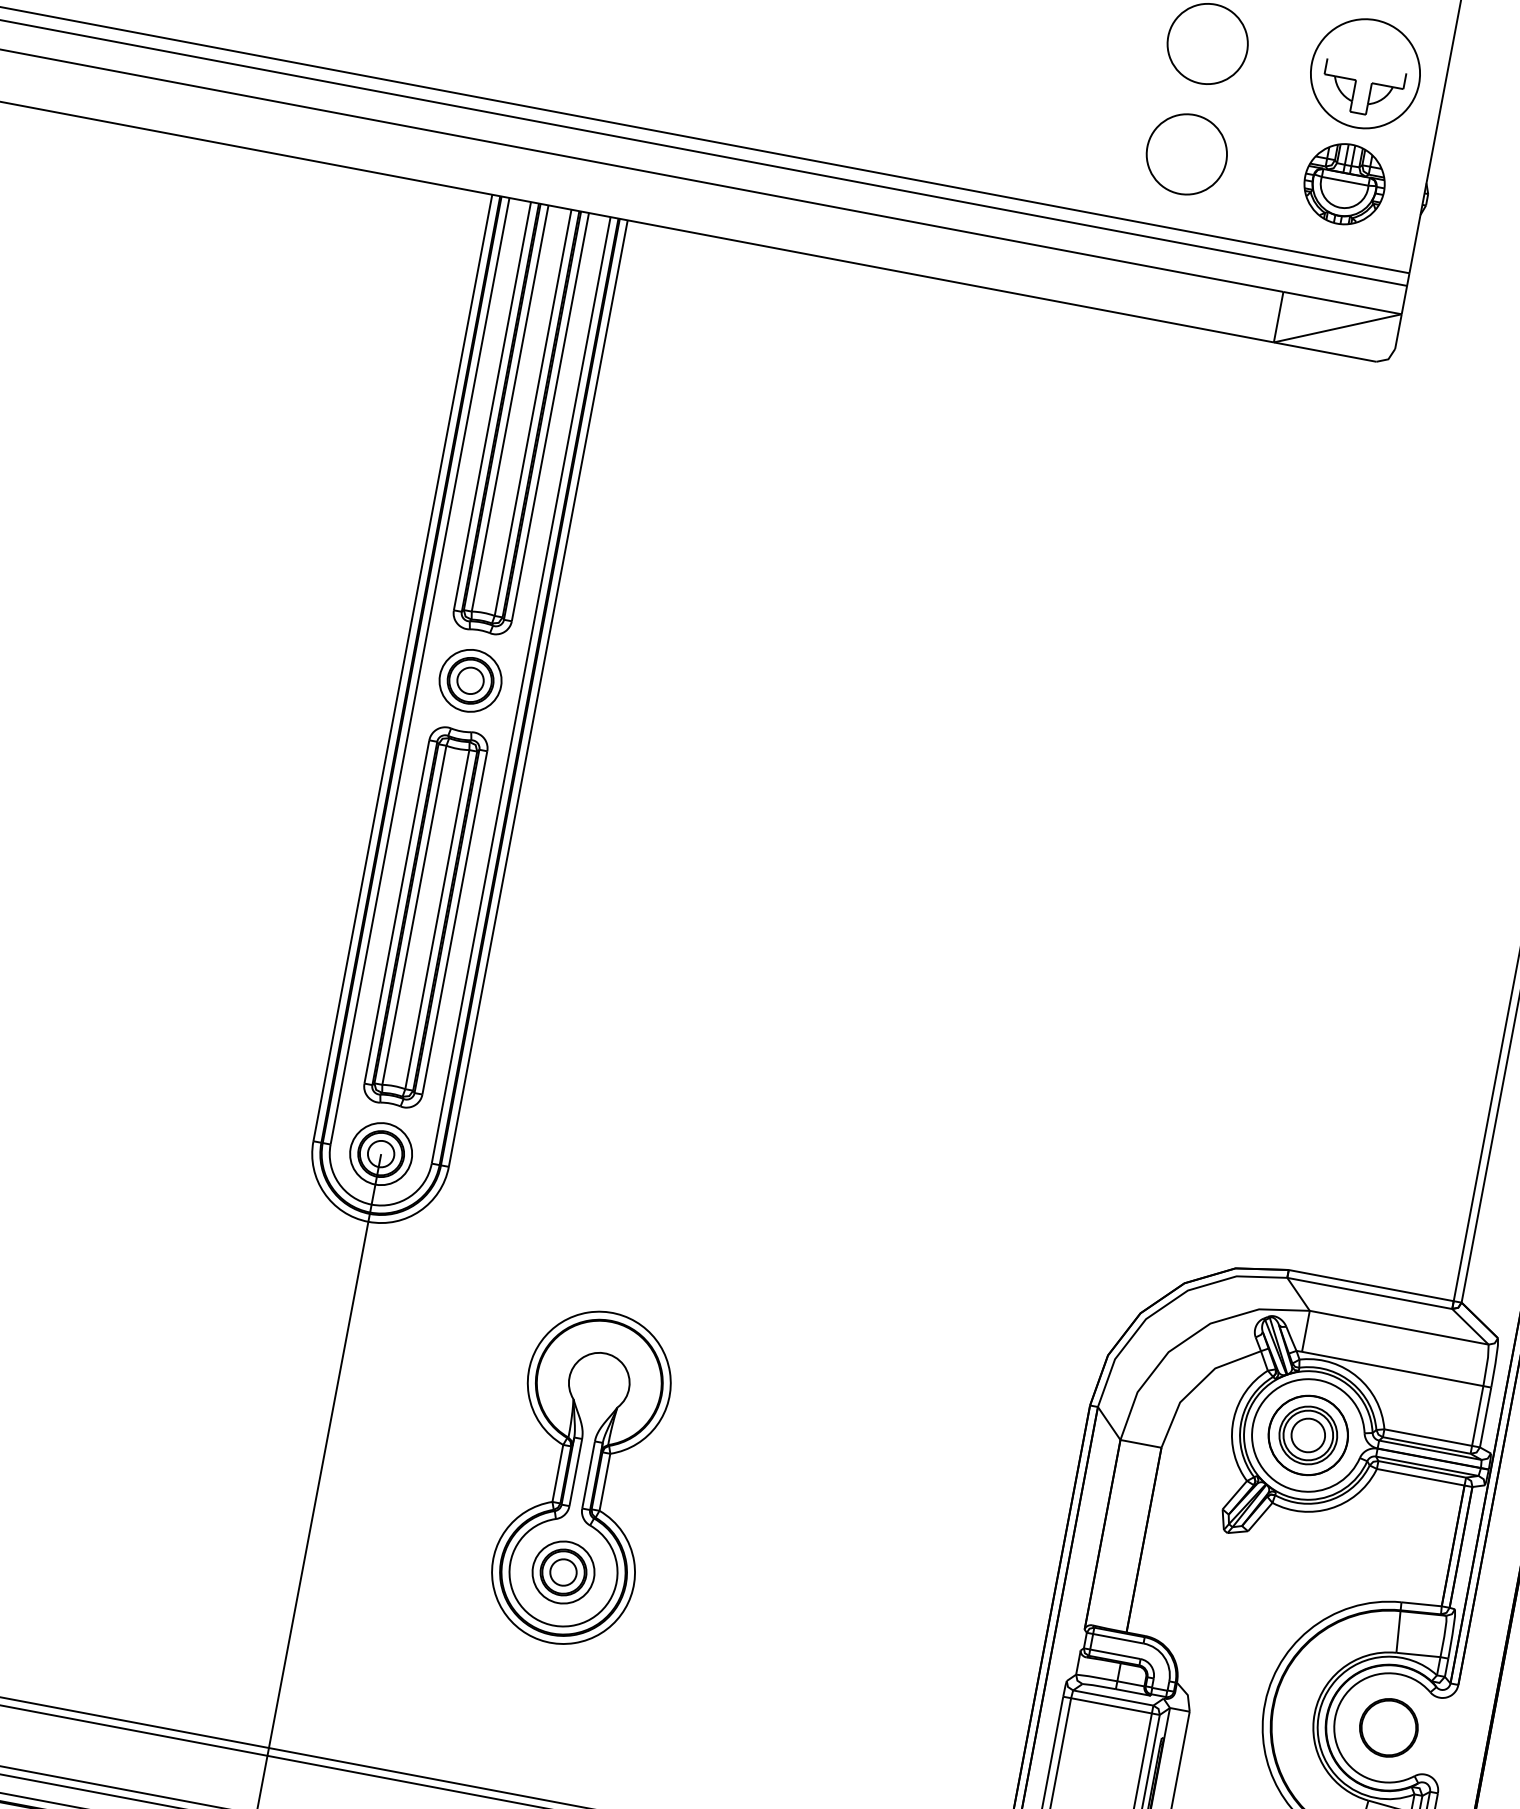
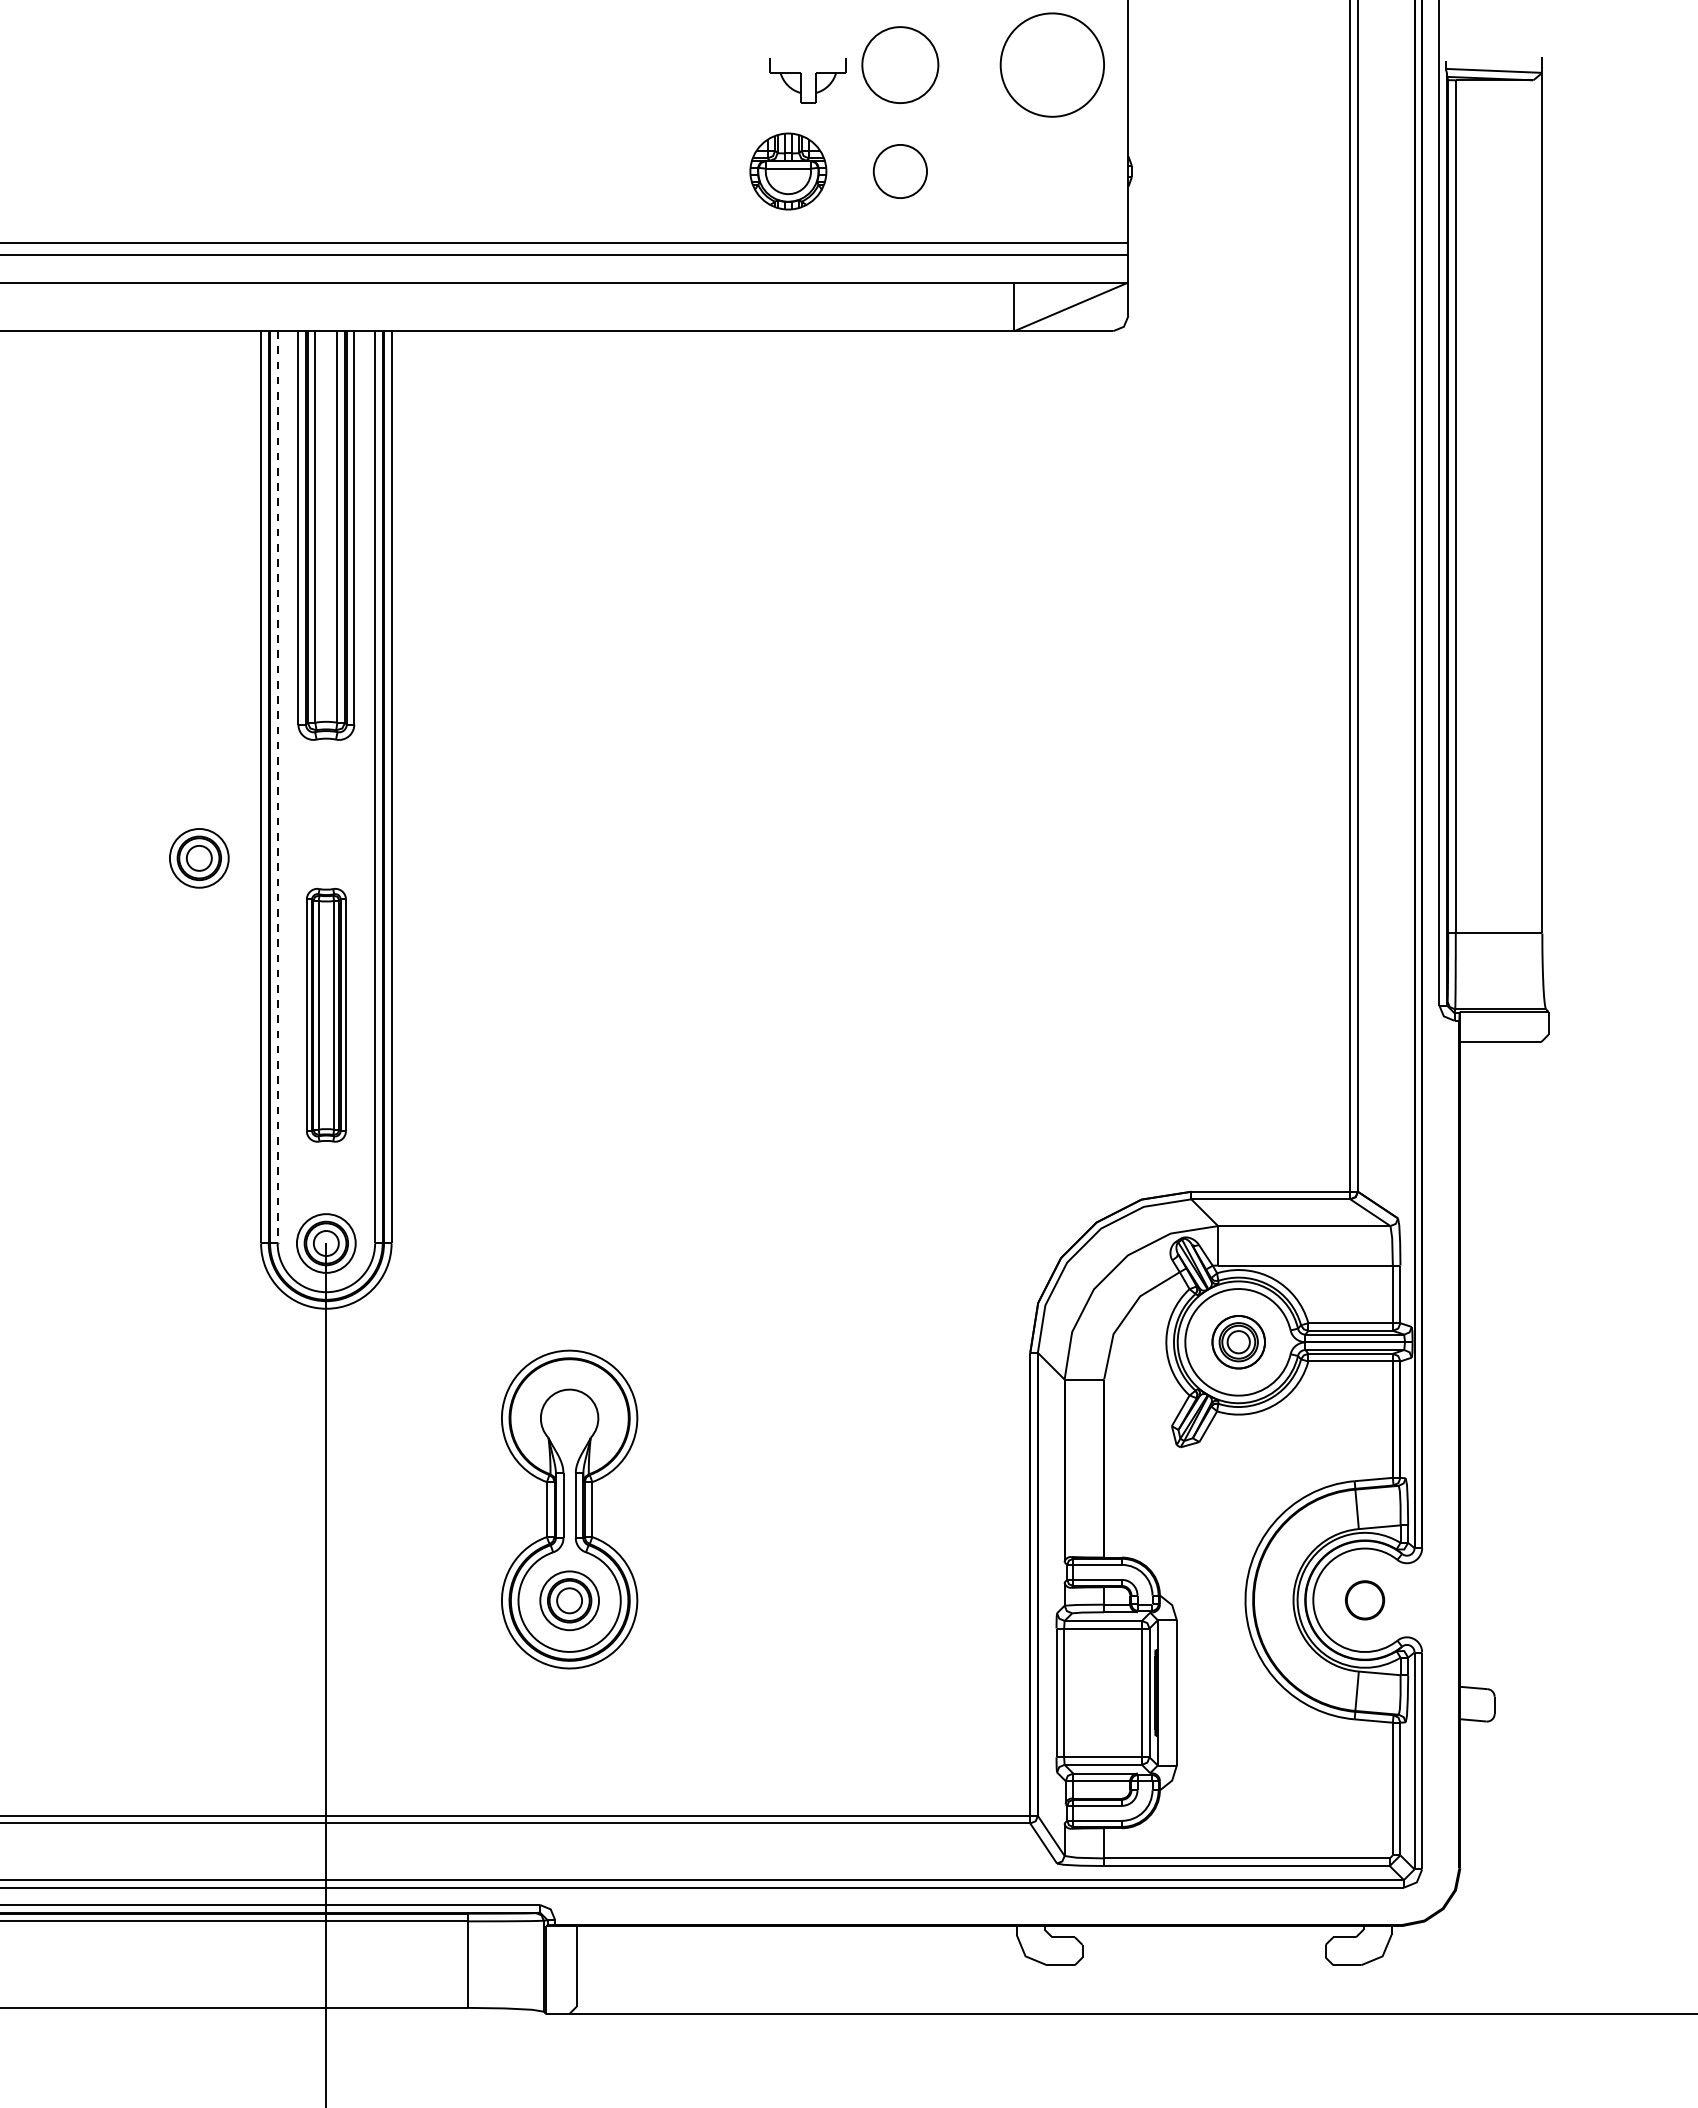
part: (1361, 89) -> (807, 80), moved
part: (1187, 154) -> (900, 171), size x0.7
part: (1344, 184) -> (788, 171), moved
line: (419, 671) -> (277, 787), solid -> dashed
part: (470, 680) -> (199, 858), moved
part: (426, 916) -> (326, 1014), size x0.7
part: (1308, 1434) -> (1238, 1341), size x0.7
part: (1388, 1728) -> (1364, 1600), size x0.7

